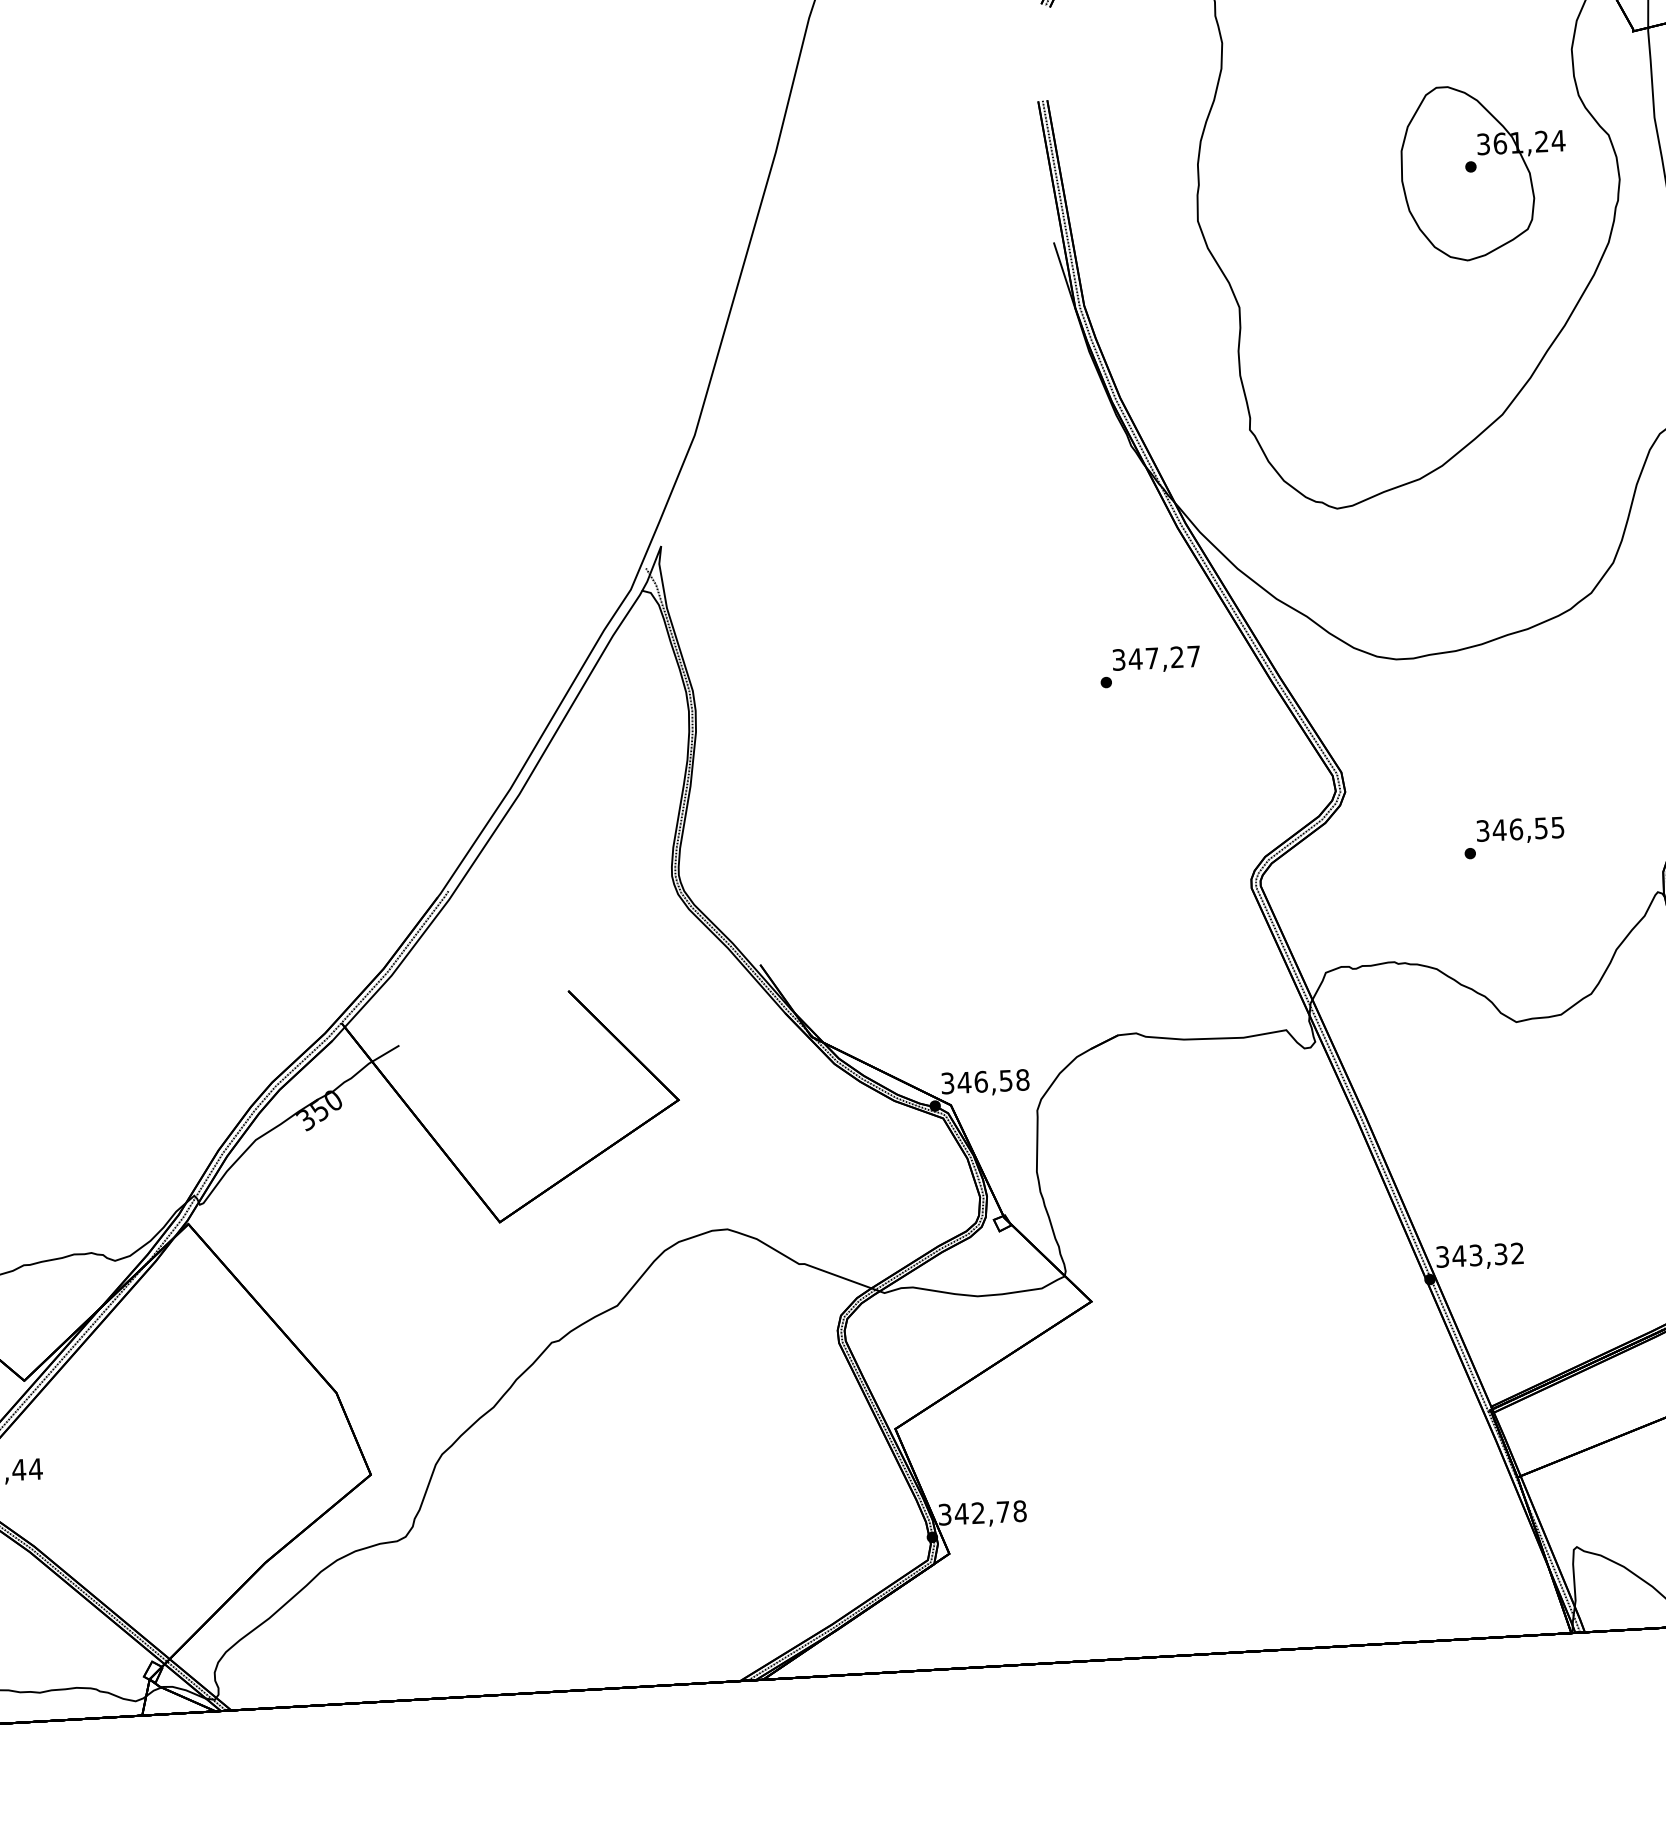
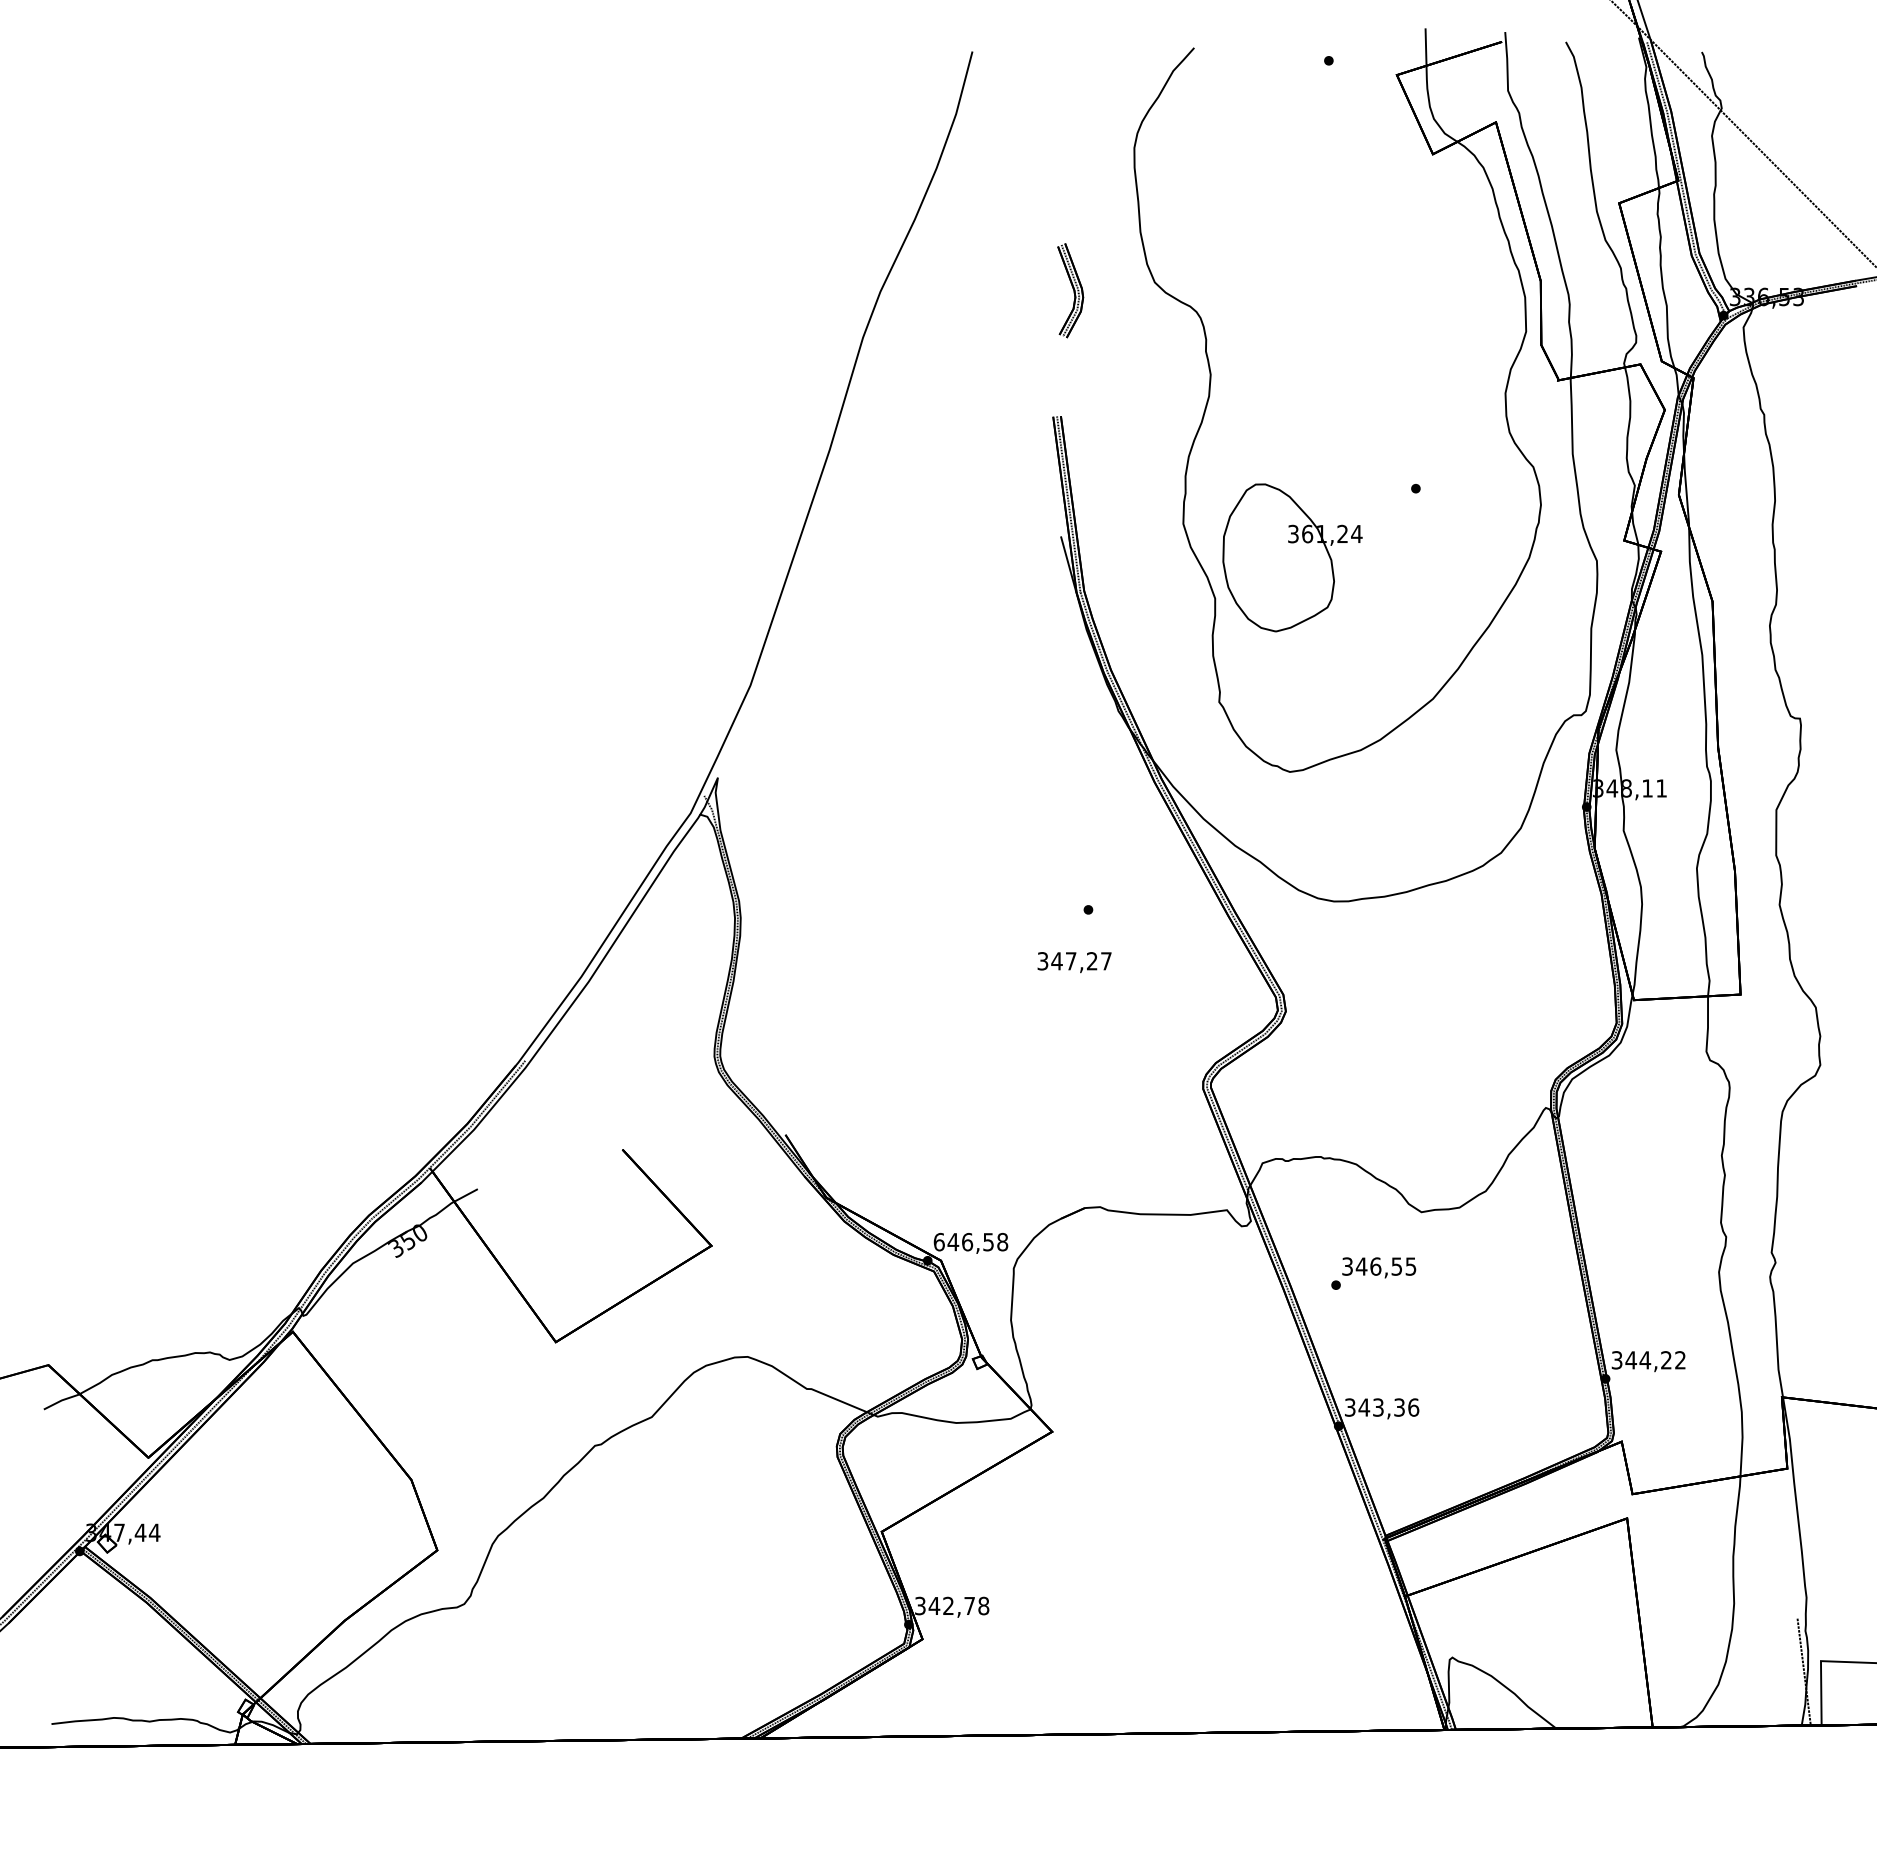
part: (1483, 172) -> (1292, 557), moved
text: (1156, 659) -> (1074, 962), moved
text: (1513, 837) -> (1373, 1273), moved
text: (946, 1082) -> (938, 1241), 346,58 -> 646,58
text: (1517, 1253) -> (1413, 1407), 343,32 -> 343,36

